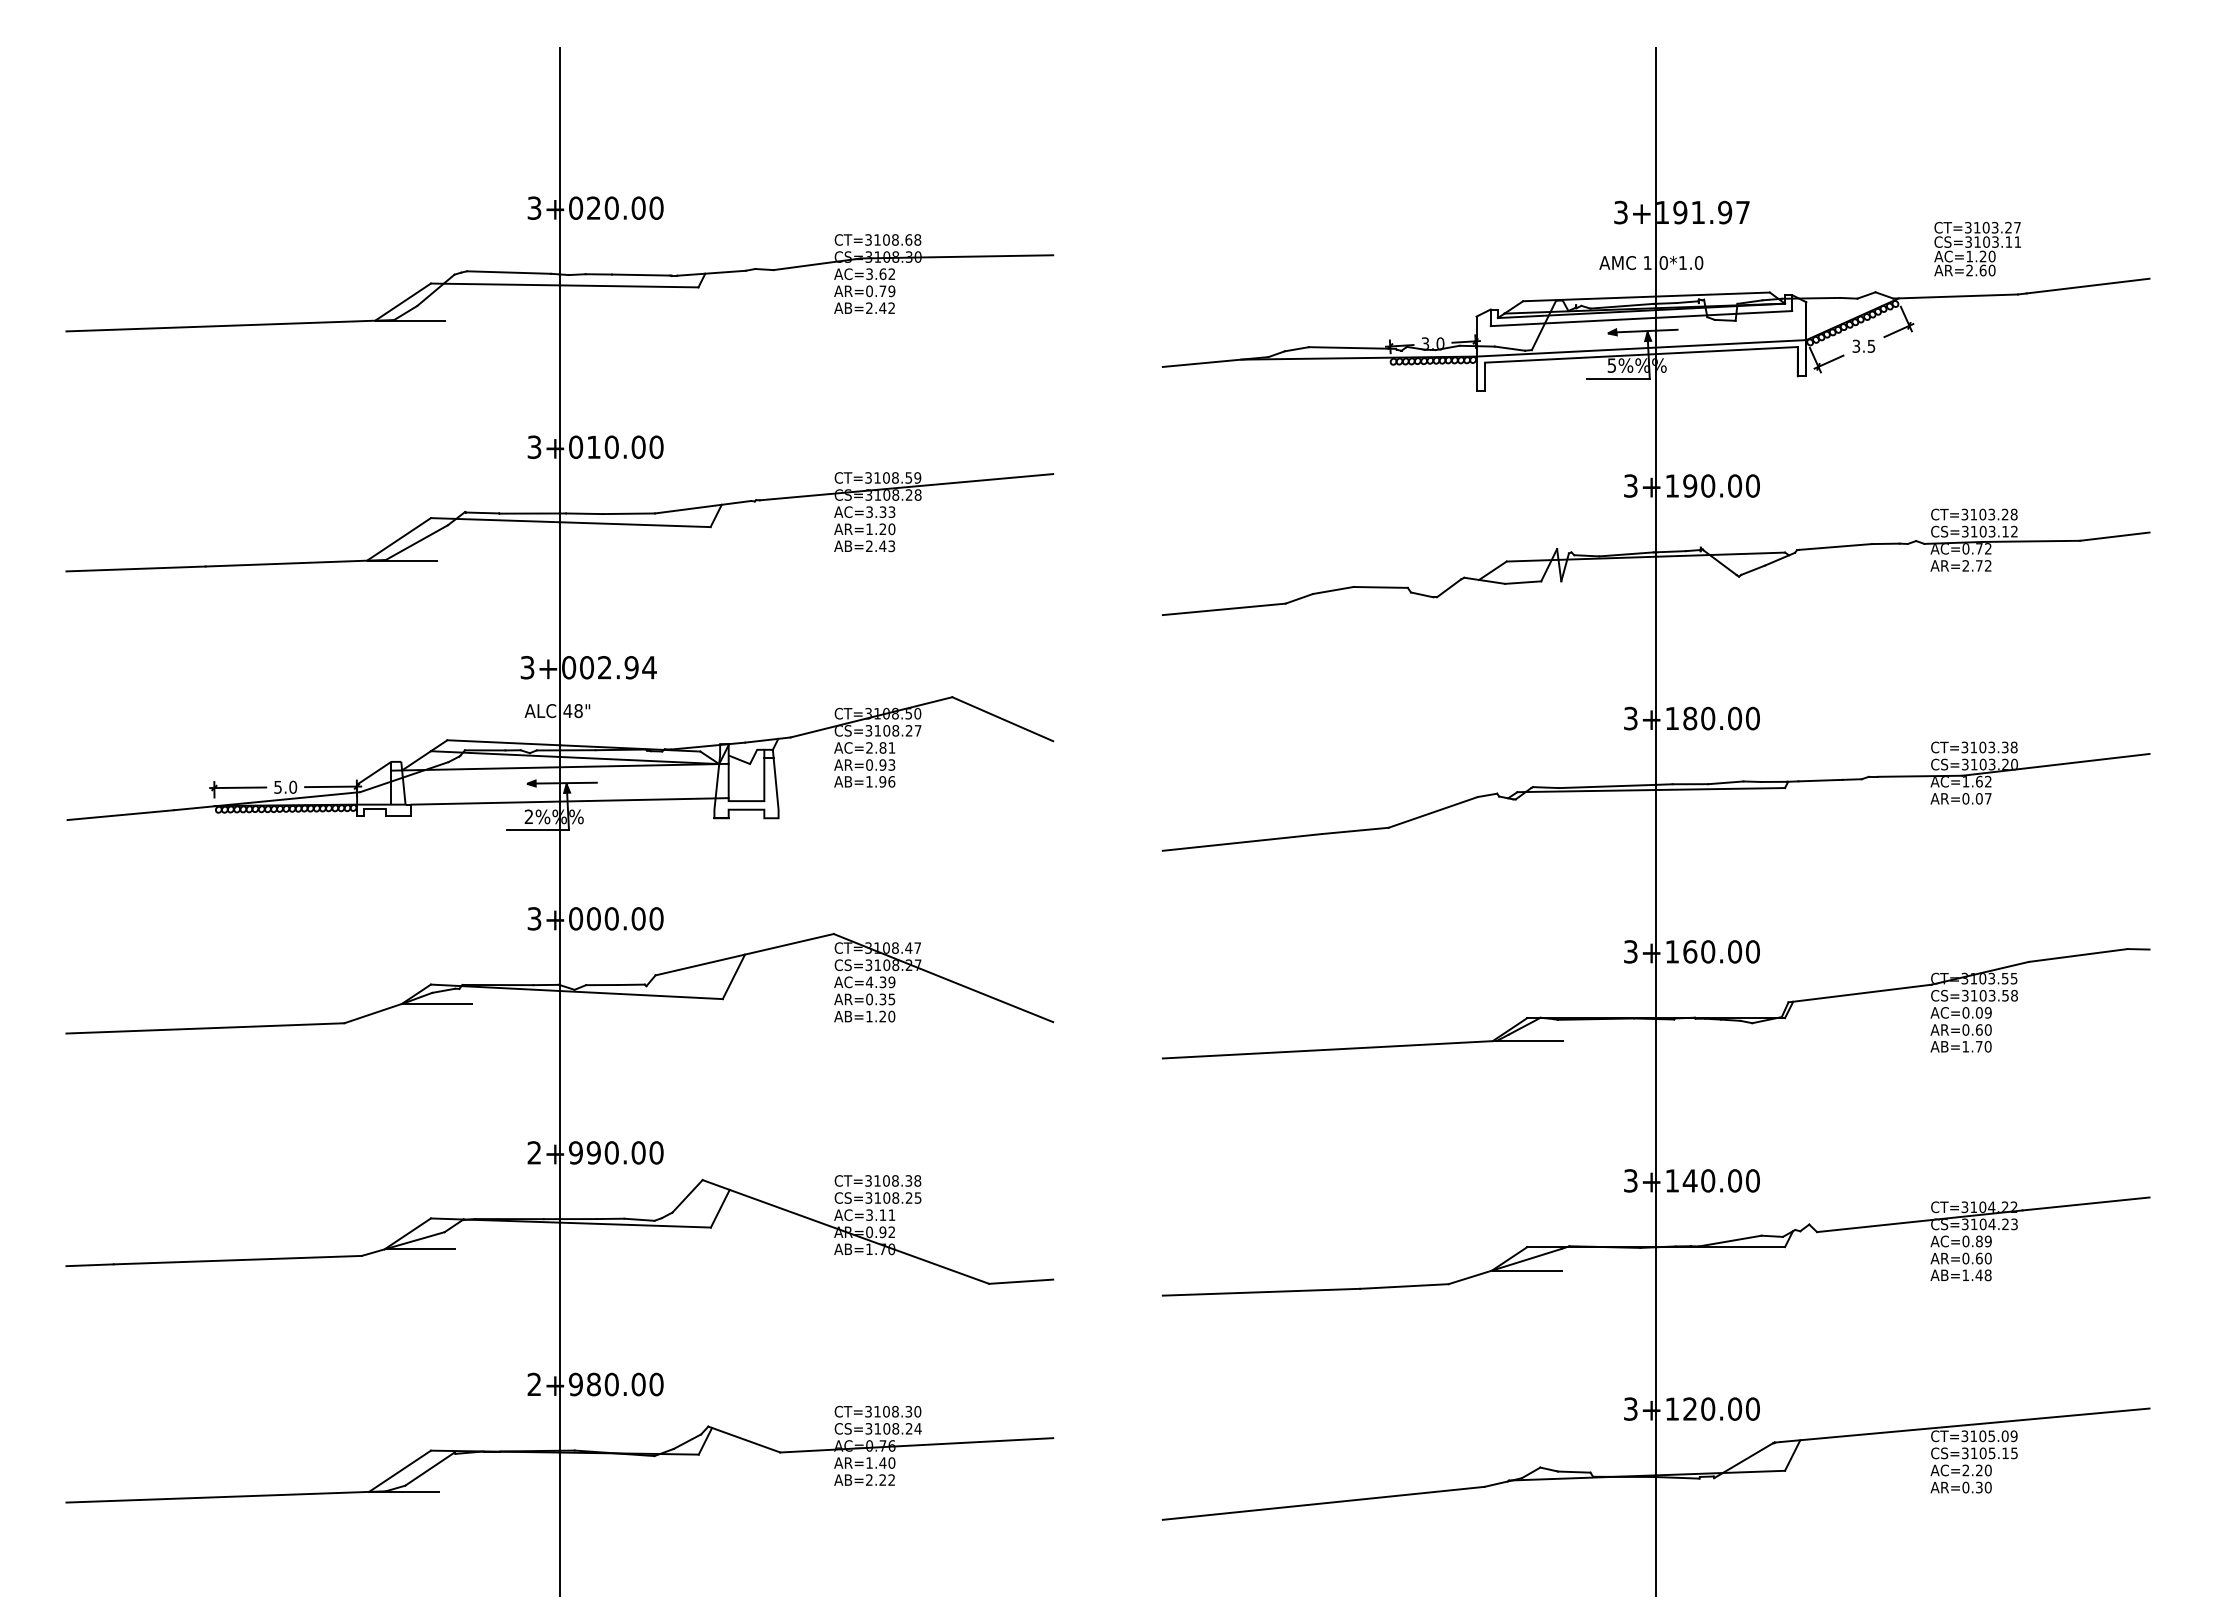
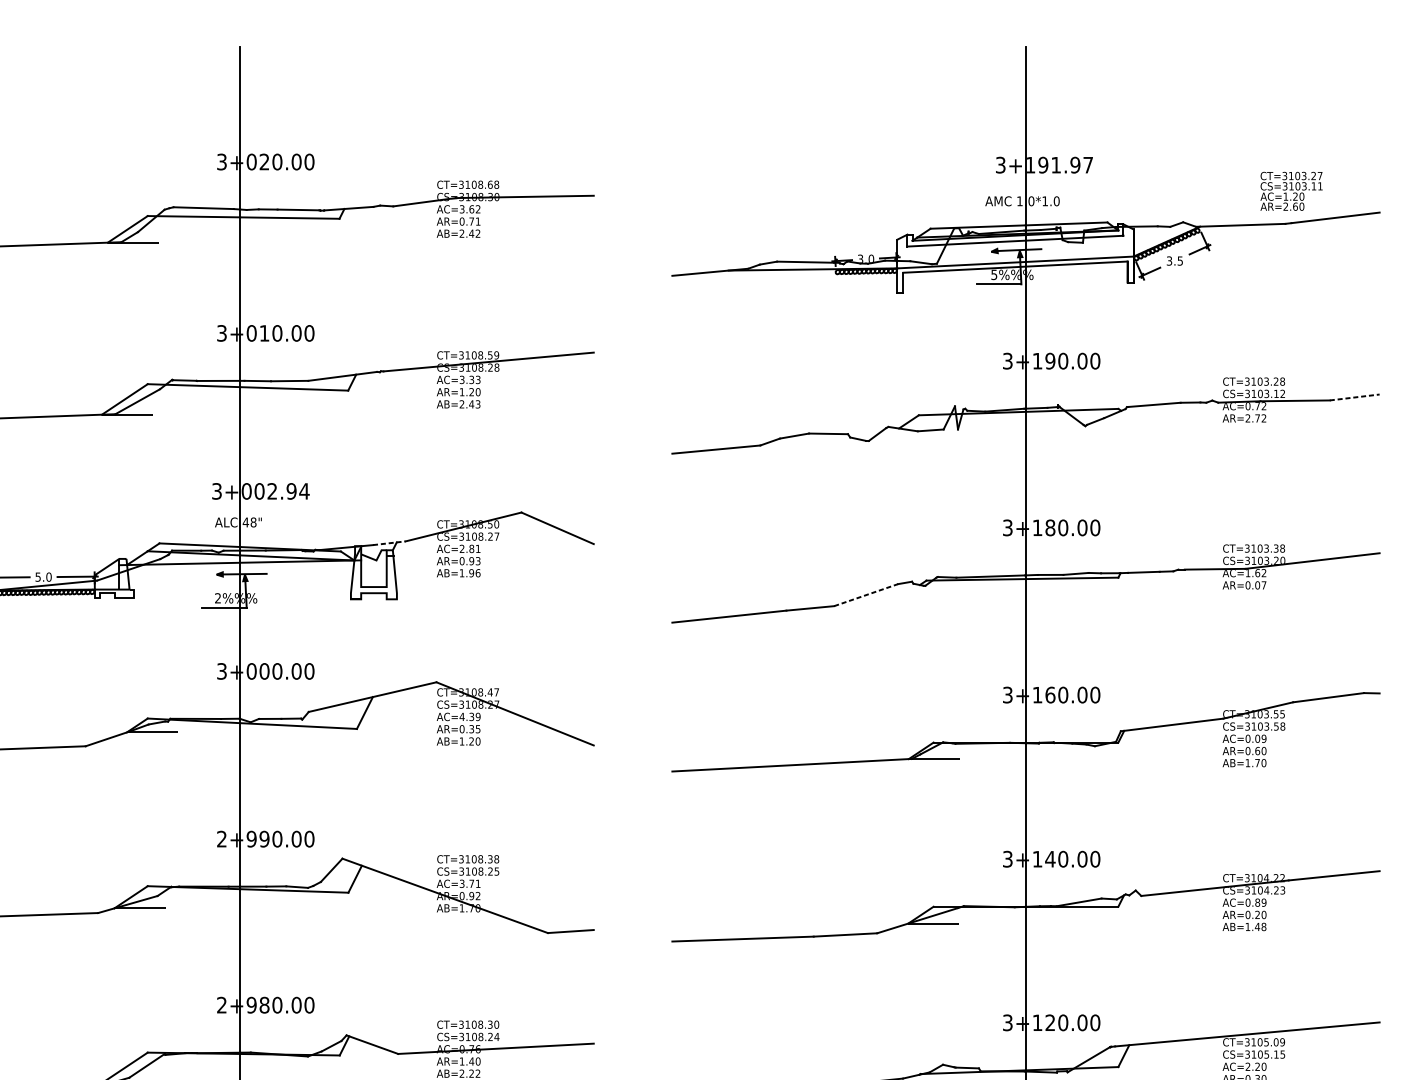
text: (1977, 248) -> (1291, 190), moved
text: (891, 291) -> (477, 221), AR=0.79 -> AR=0.71
line: (2115, 536) -> (1355, 397), solid -> dashed
line: (767, 740) -> (389, 543), solid -> dashed
line: (569, 801) -> (247, 587), removed
line: (1433, 812) -> (866, 595), solid -> dashed
text: (882, 1214) -> (471, 883), AC=3.11 -> AC=3.71
text: (1978, 1258) -> (1257, 914), AR=0.60 -> AR=0.20

